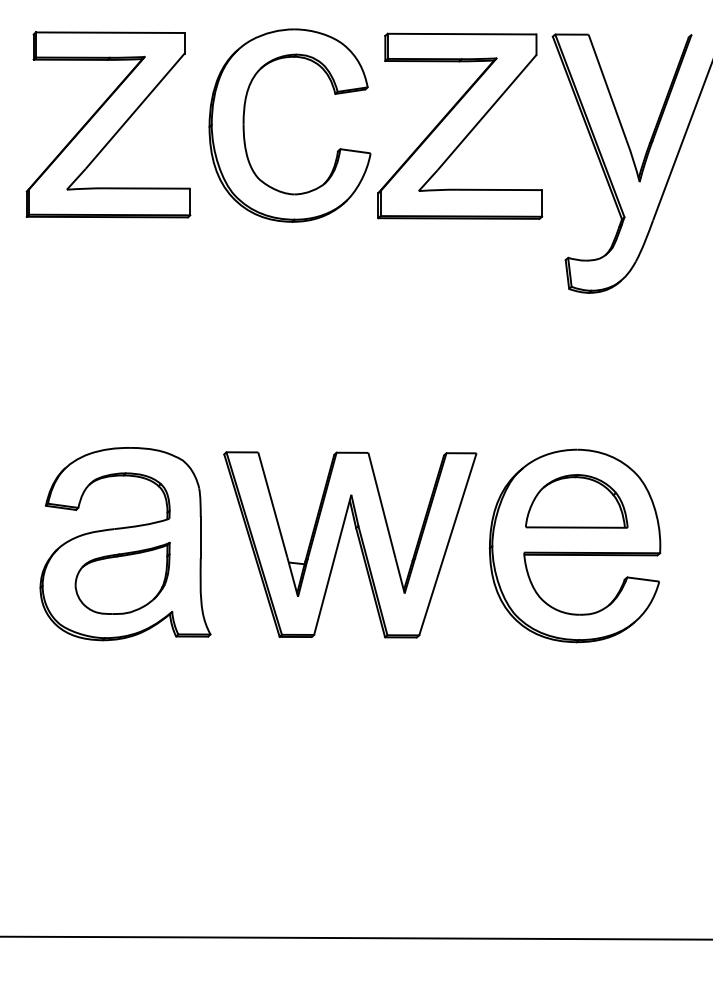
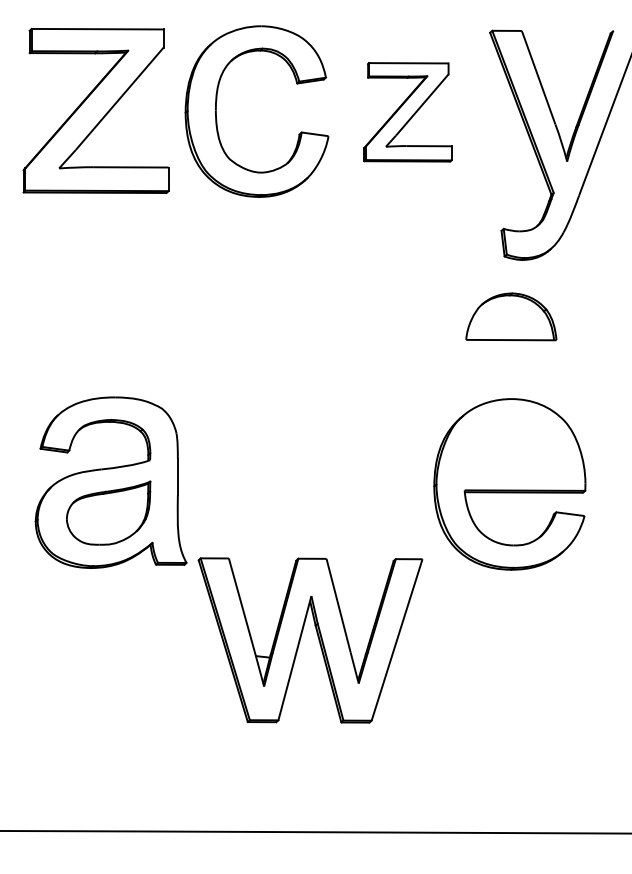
part: (459, 126) -> (407, 112), size x0.6
part: (576, 500) -> (511, 316), moved
part: (358, 541) -> (317, 637), moved

